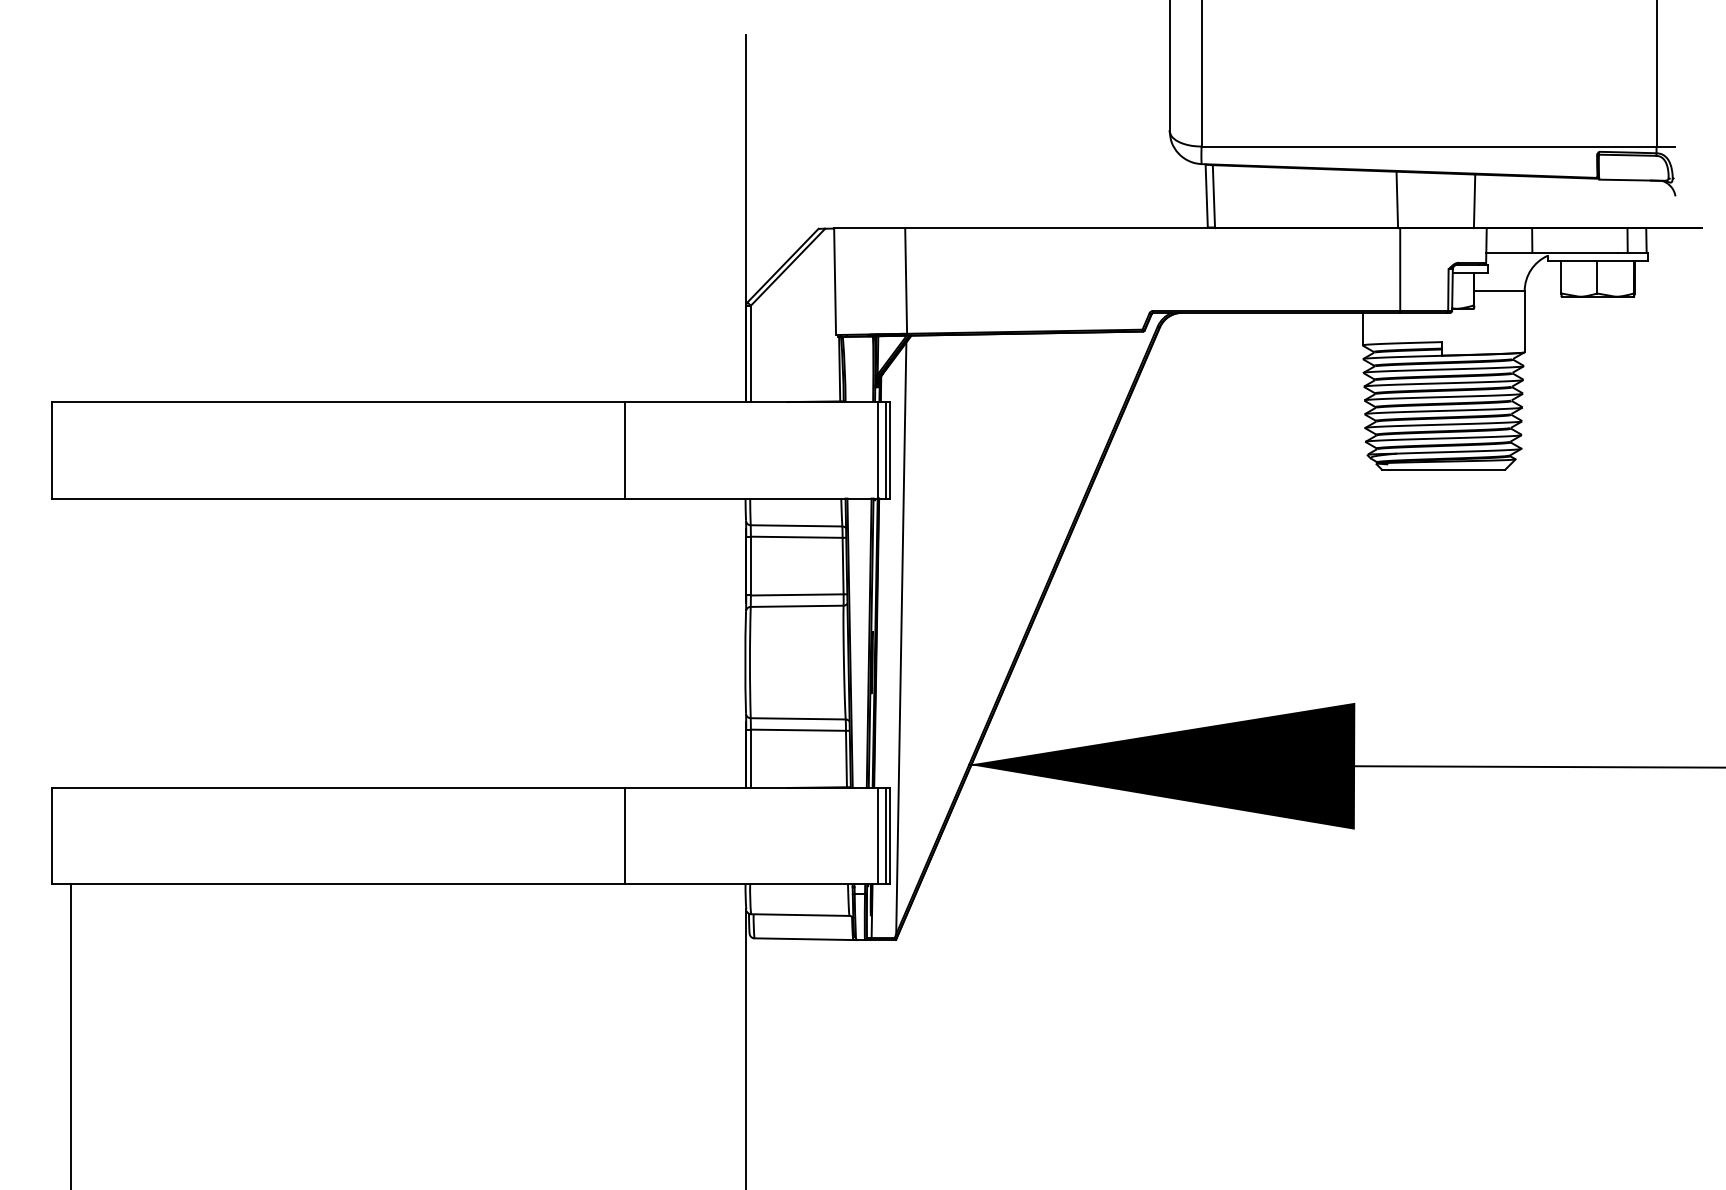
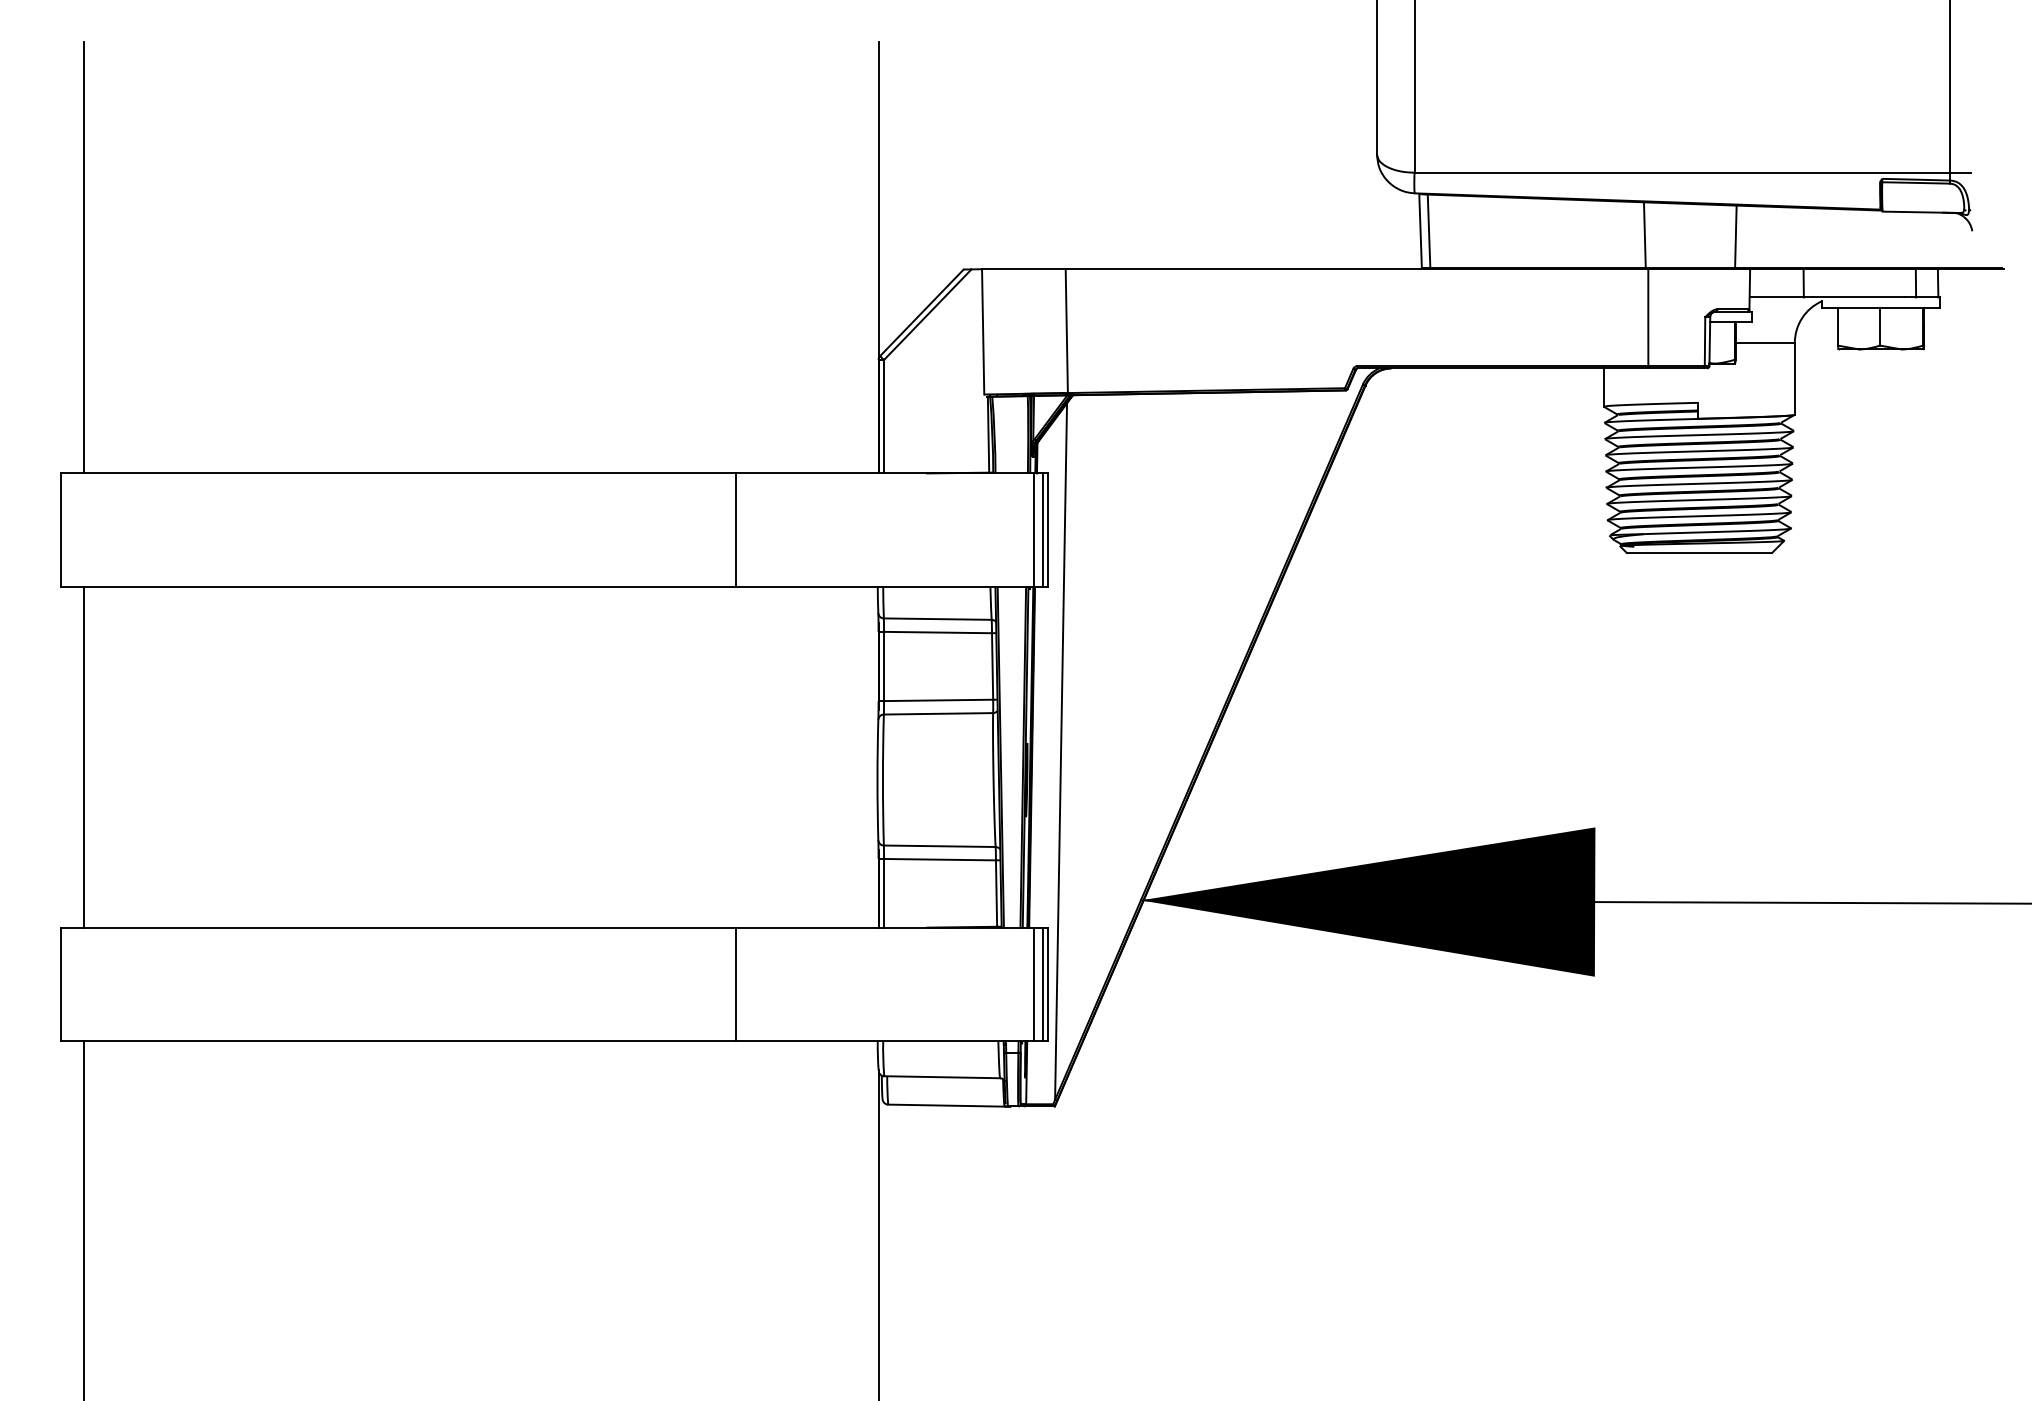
line: (70, 218) -> (83, 257), added
line: (70, 643) -> (83, 757), added

